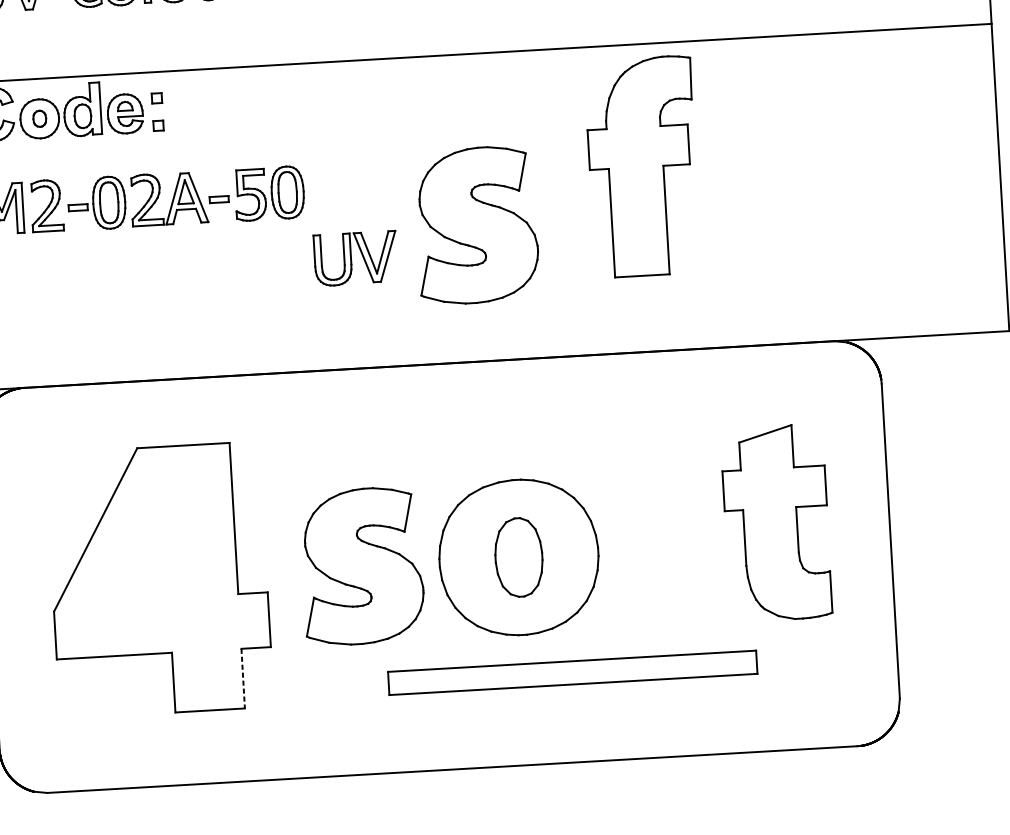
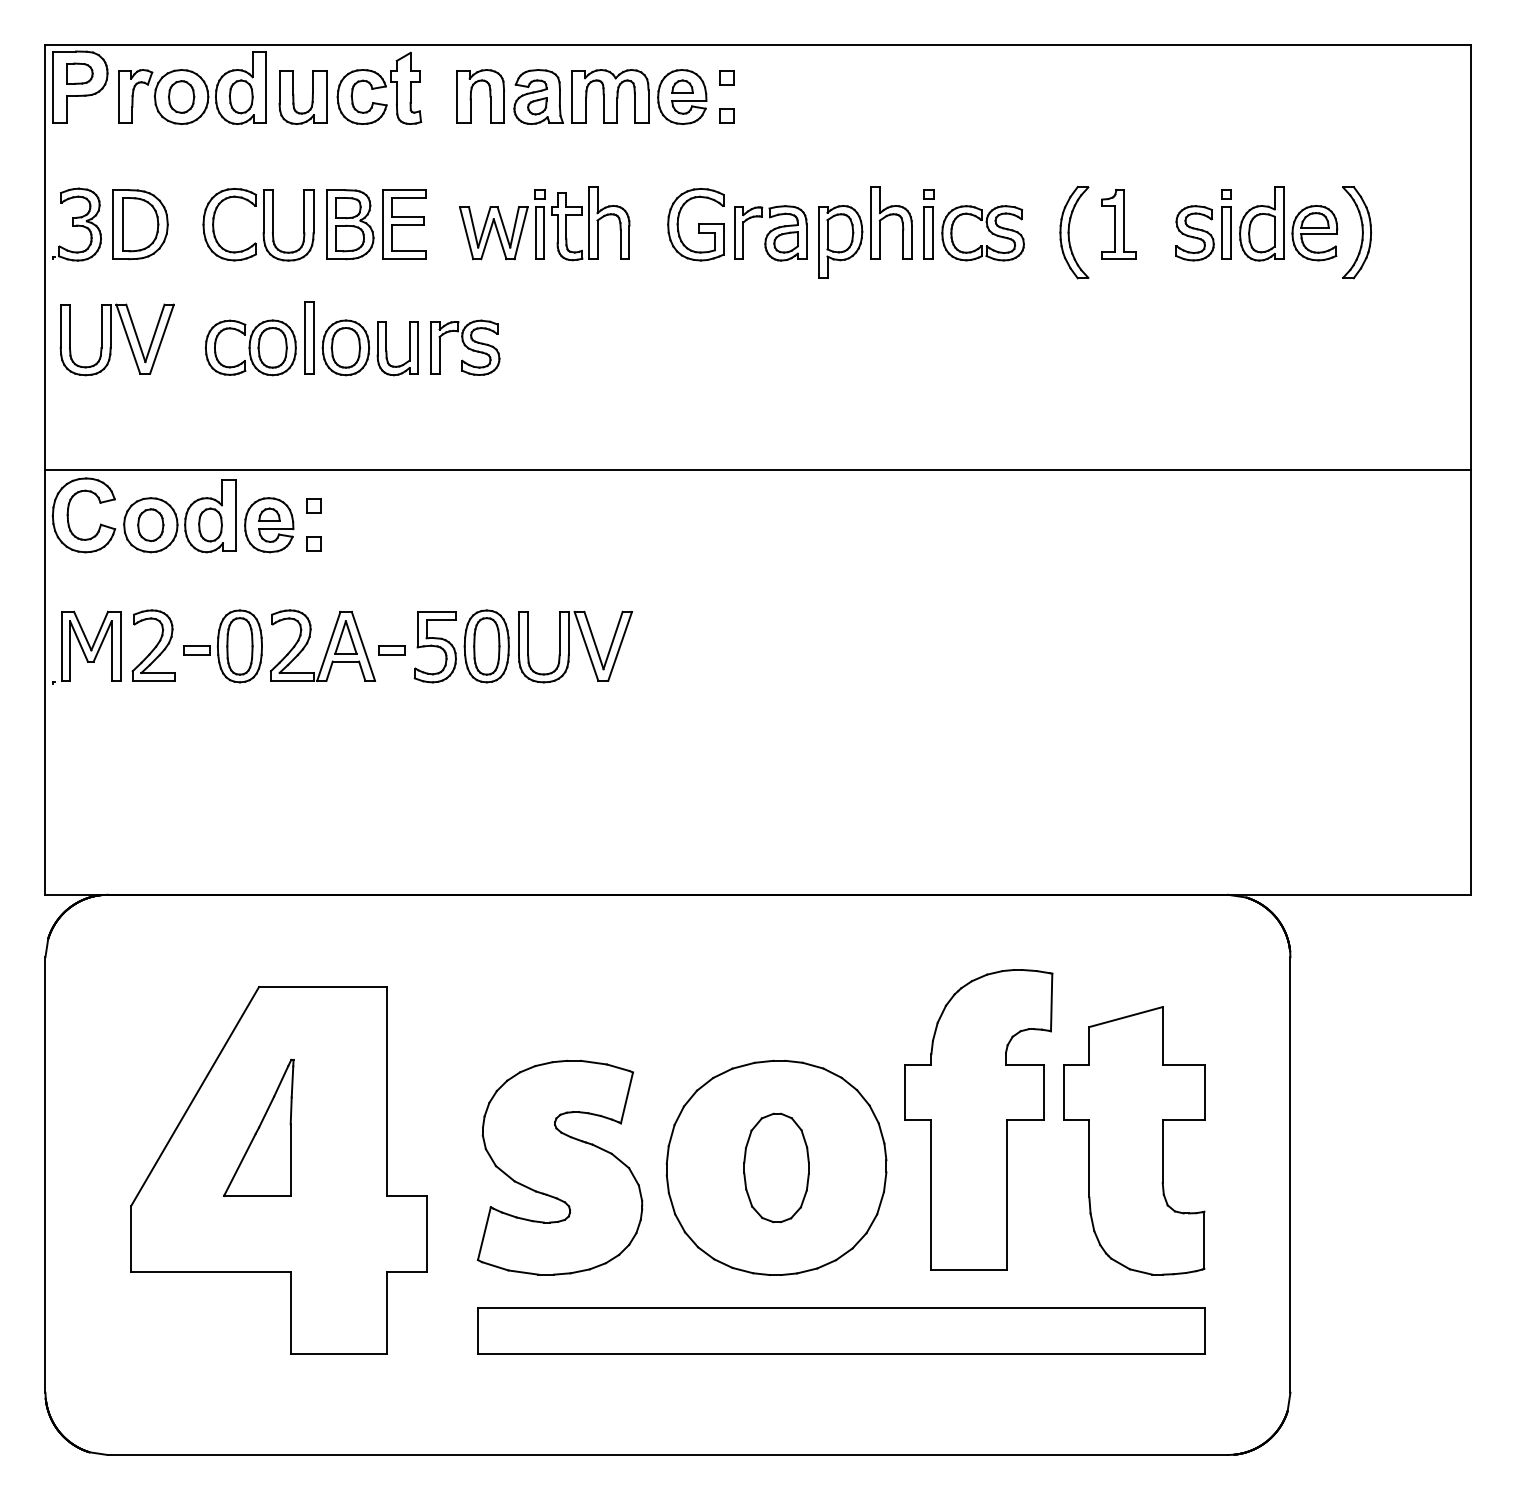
part: (39, 118) -> (150, 524), size x1.43
part: (642, 166) -> (978, 1119), moved
part: (476, 225) -> (744, 706), removed
part: (355, 258) -> (575, 646), moved
part: (142, 550) -> (258, 1128), added
part: (572, 672) -> (841, 1330), size x1.43
line: (243, 679) -> (386, 1313), dashed -> solid

